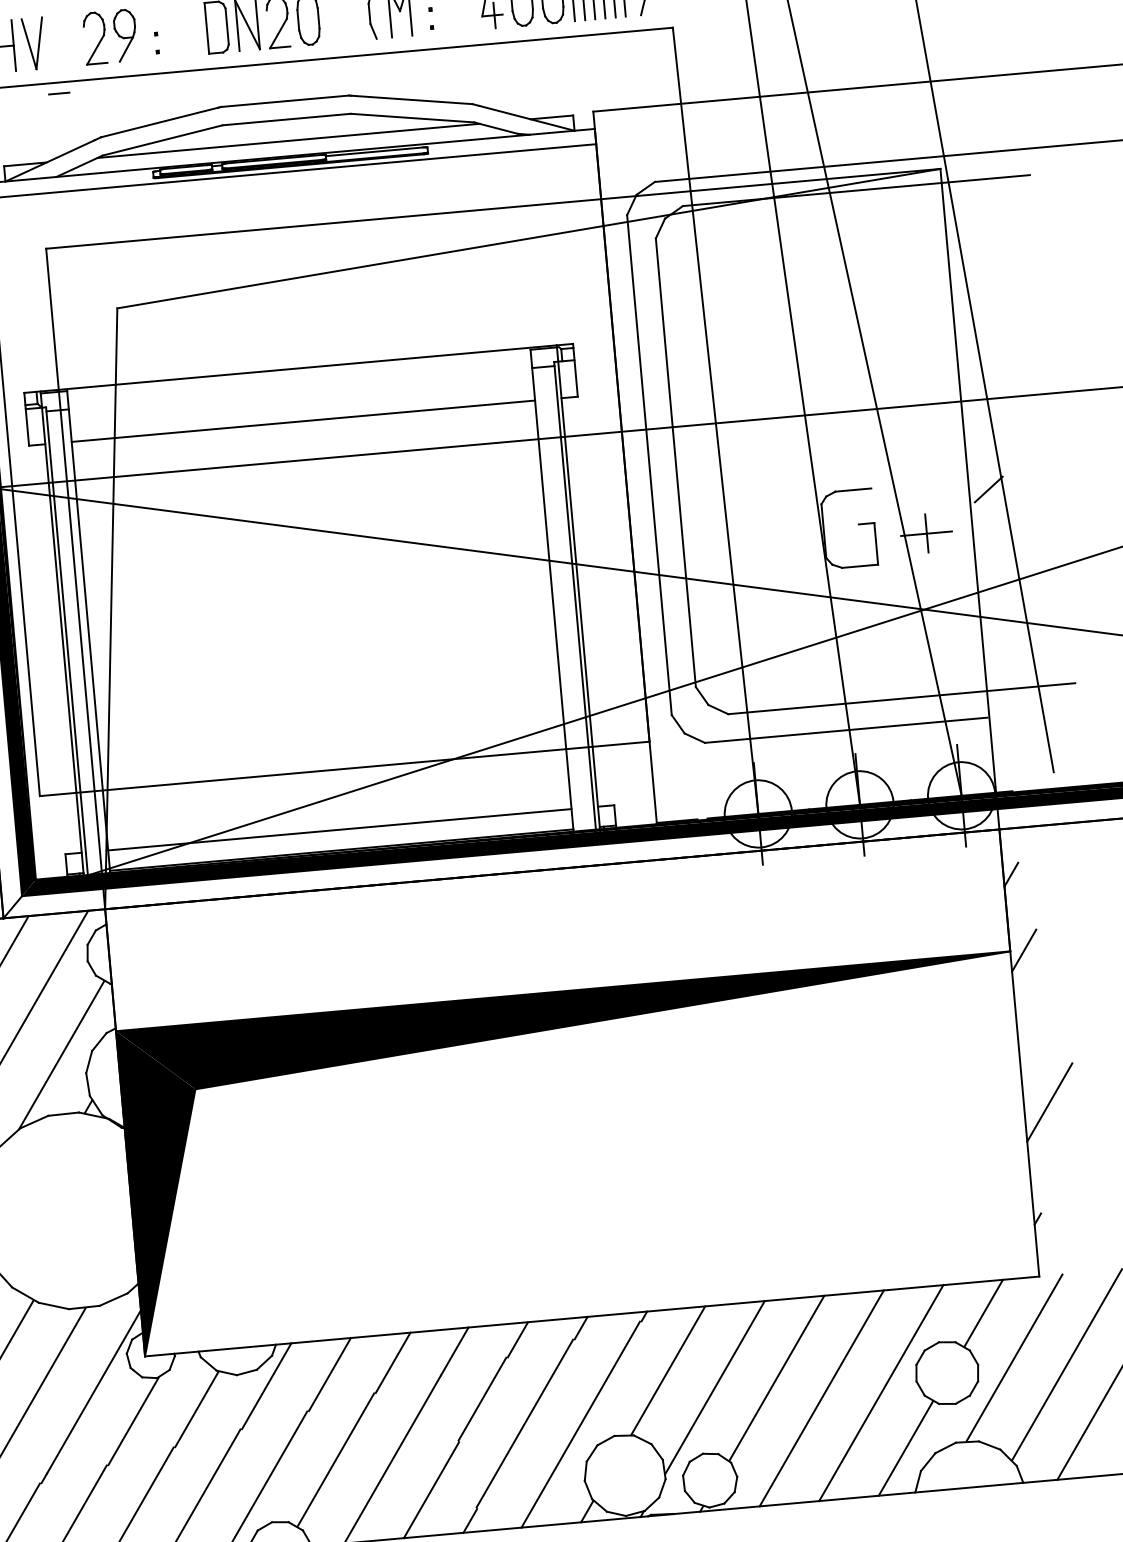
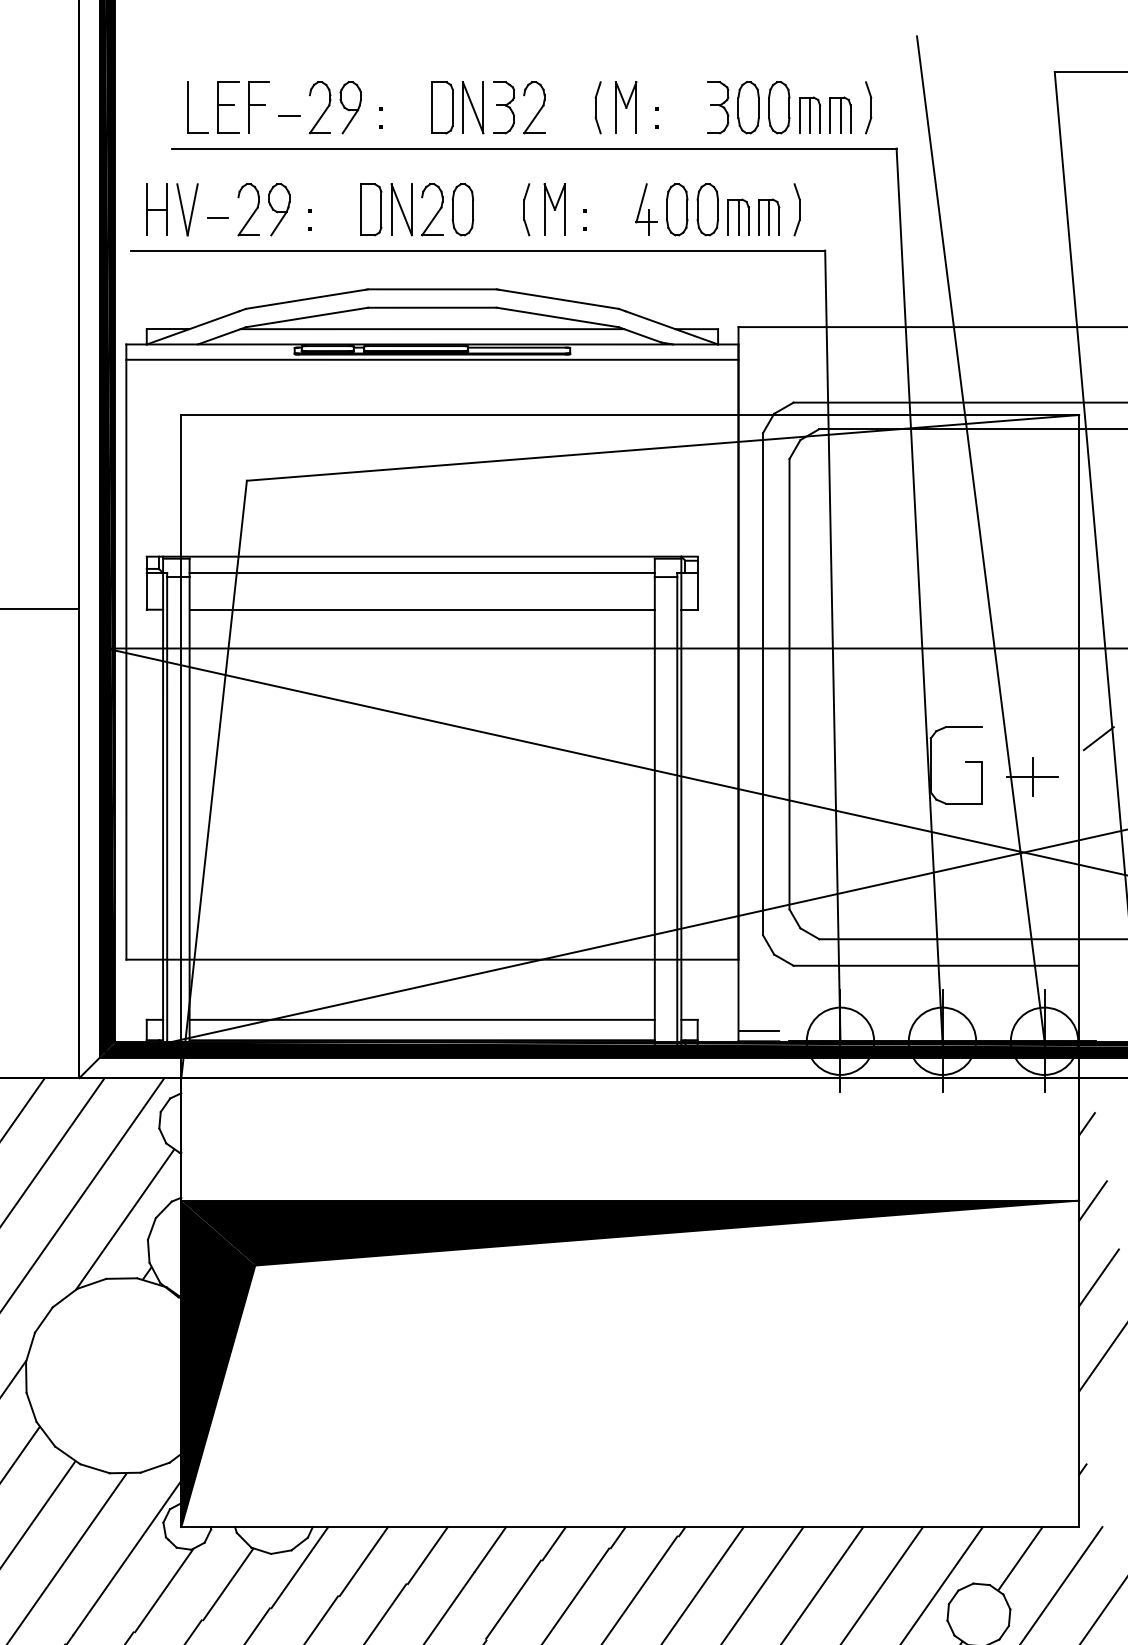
line: (58, 93) -> (217, 217), moved
line: (299, 384) -> (421, 572), added
line: (675, 811) -> (758, 1031), added
line: (1036, 1026) -> (1098, 1277), added

